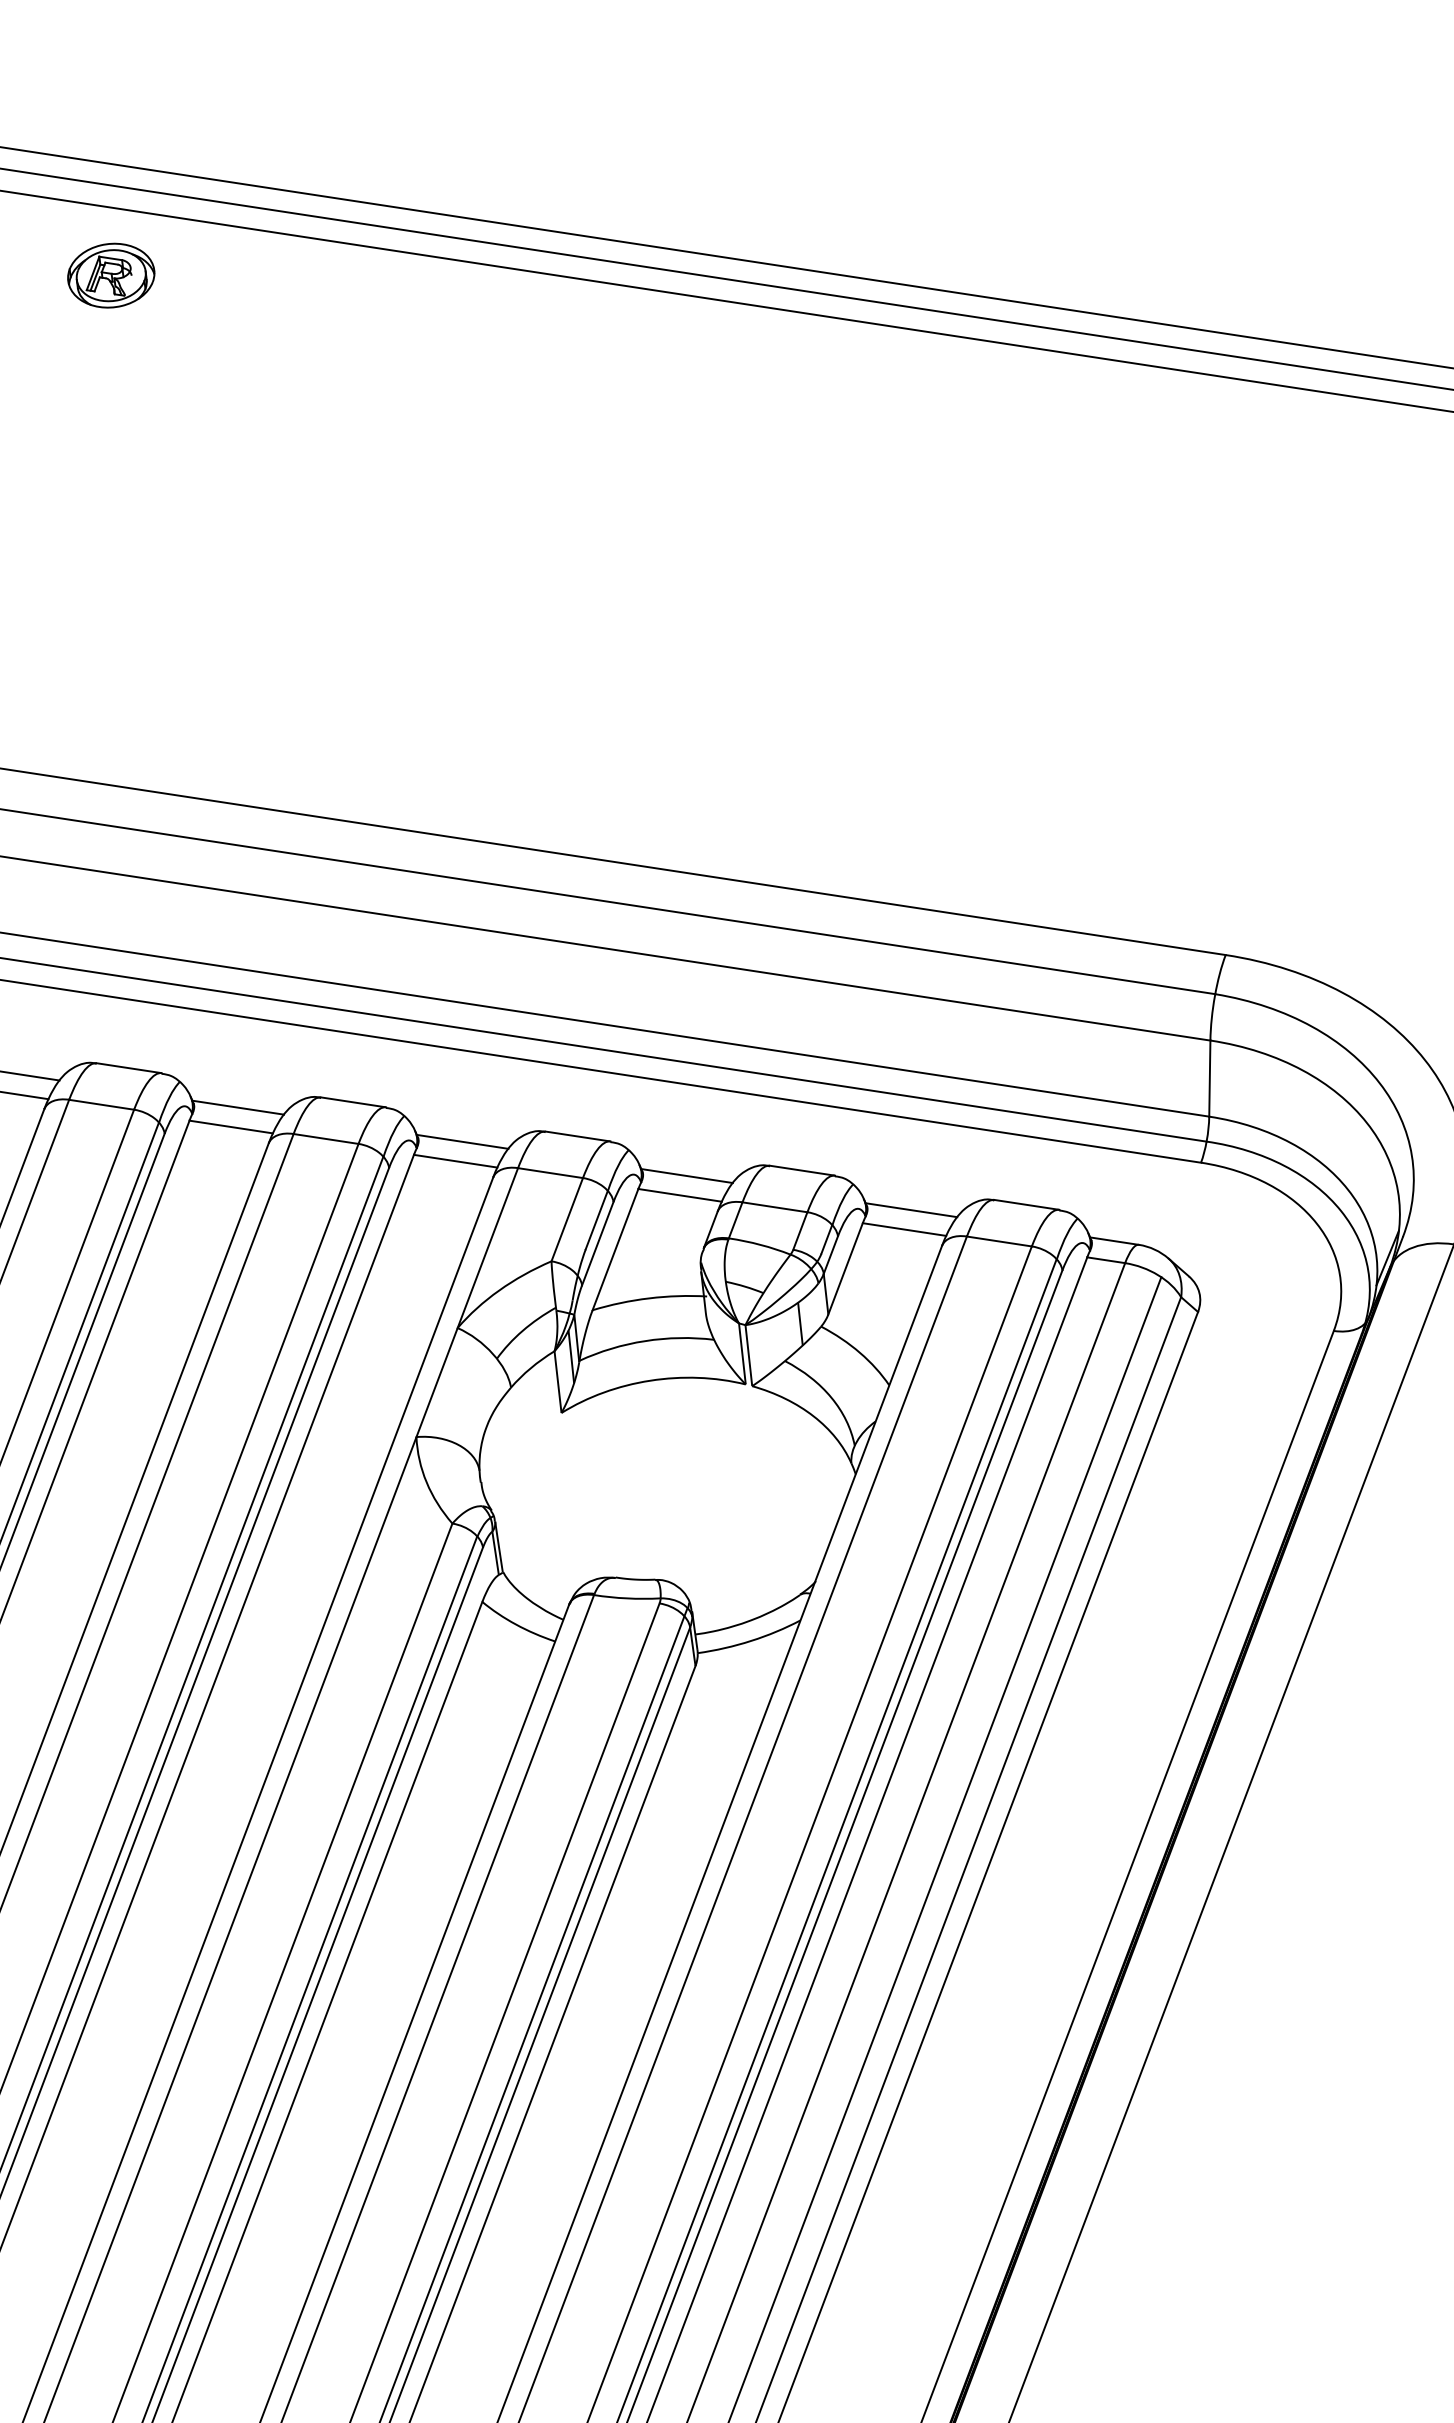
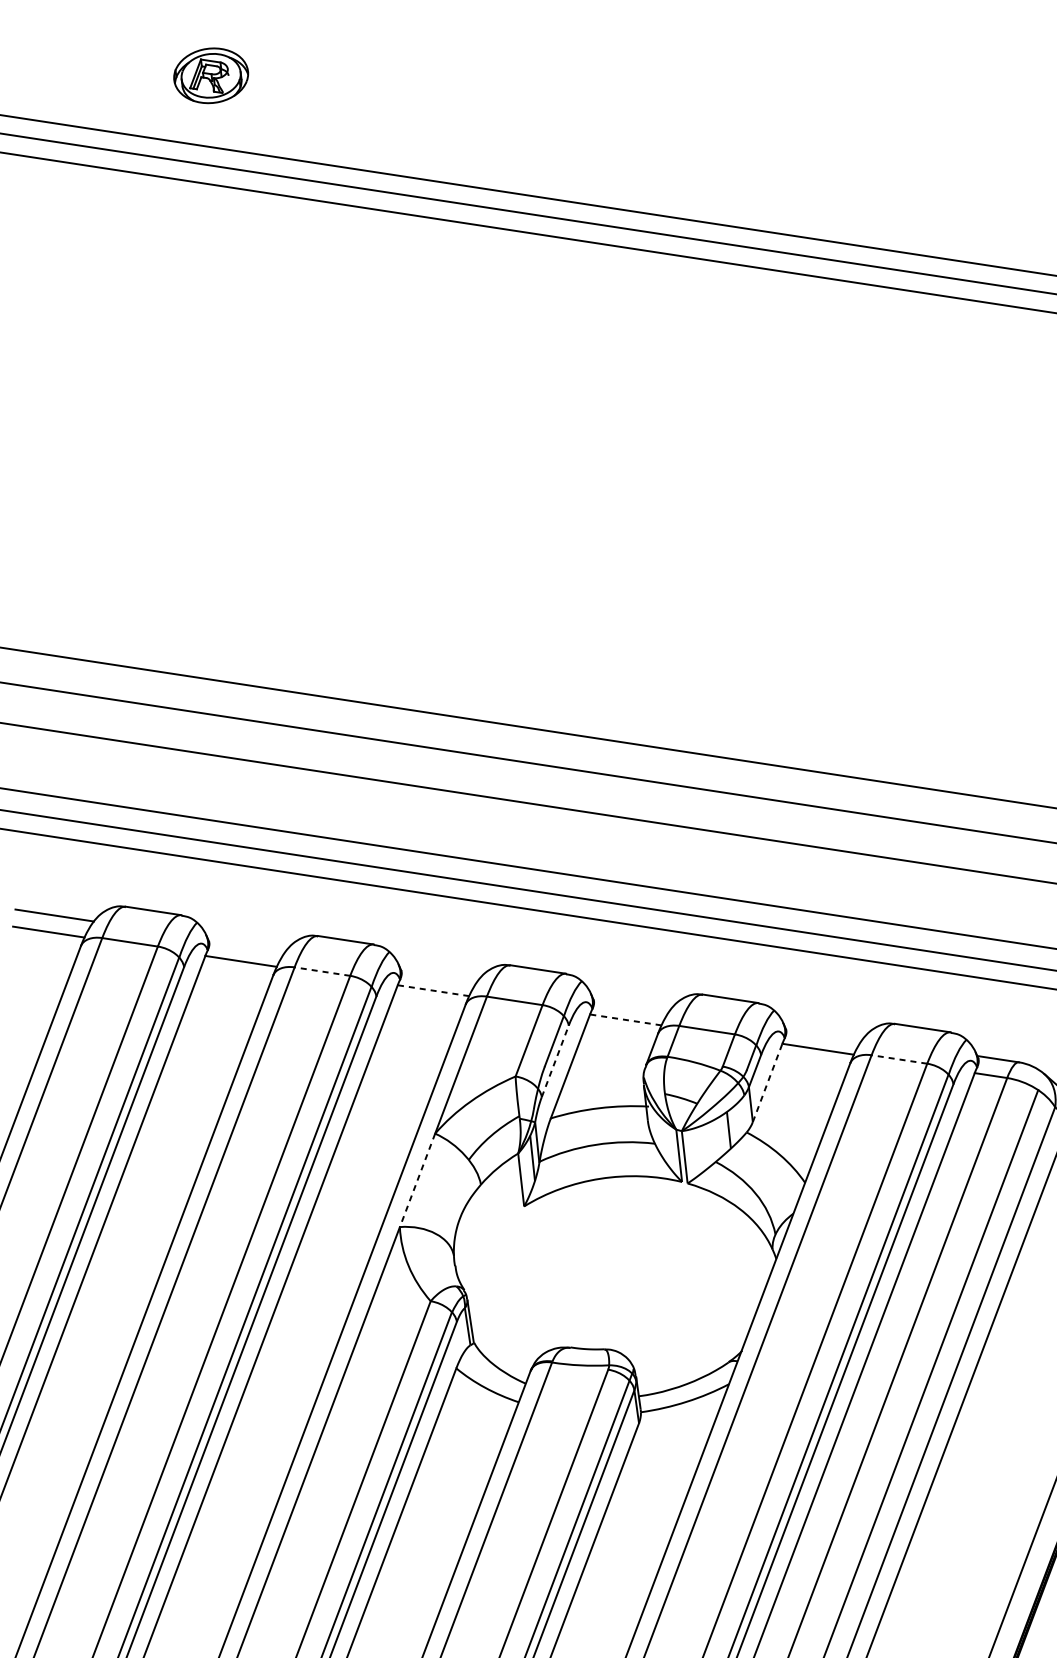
part: (111, 275) -> (211, 75), moved
line: (238, 1107) -> (247, 944), removed
line: (326, 1138) -> (322, 971), solid -> dashed
line: (462, 1141) -> (439, 973), removed
line: (455, 1161) -> (433, 990), solid -> dashed
line: (686, 1176) -> (631, 1003), removed
line: (679, 1195) -> (625, 1020), solid -> dashed
line: (911, 1210) -> (824, 1032), removed
line: (999, 1241) -> (899, 1059), solid -> dashed
line: (597, 1243) -> (555, 1061), solid -> dashed
line: (845, 1268) -> (767, 1082), solid -> dashed
line: (436, 1383) -> (417, 1181), solid -> dashed

